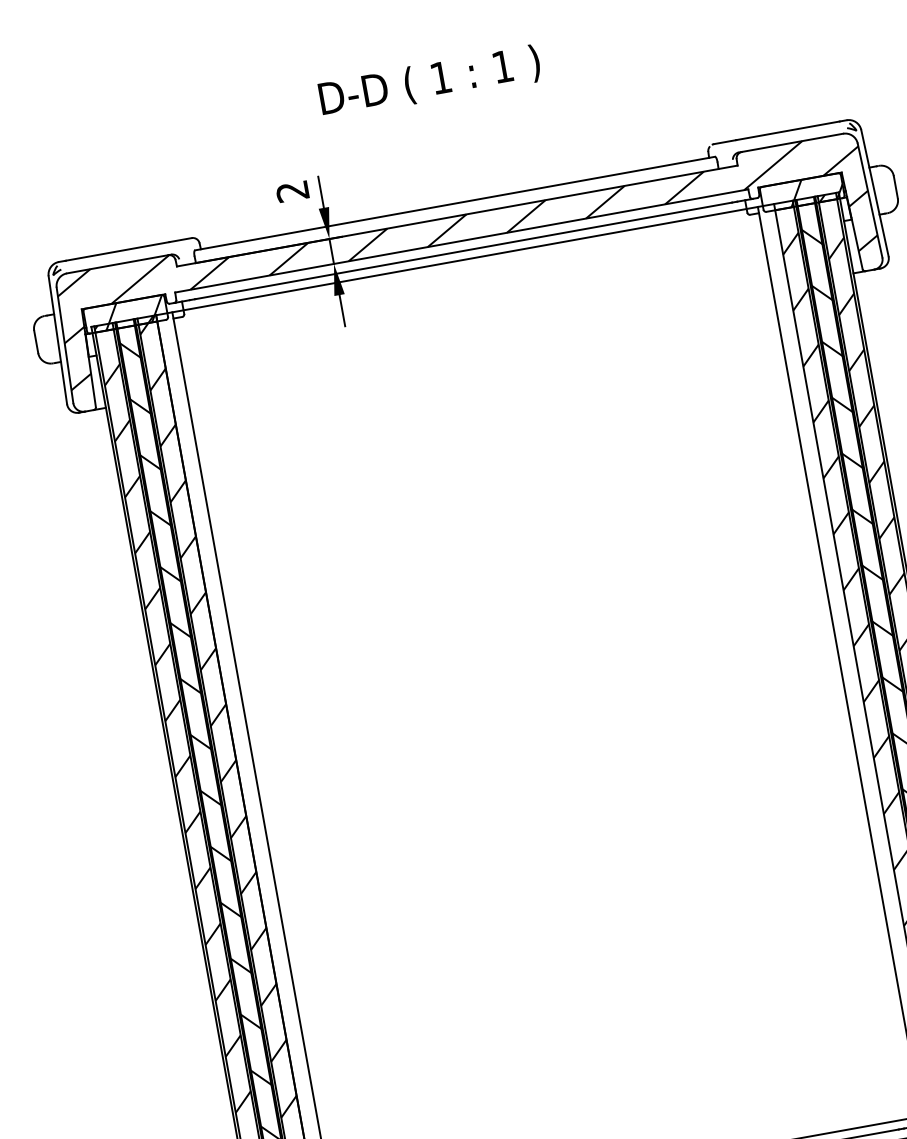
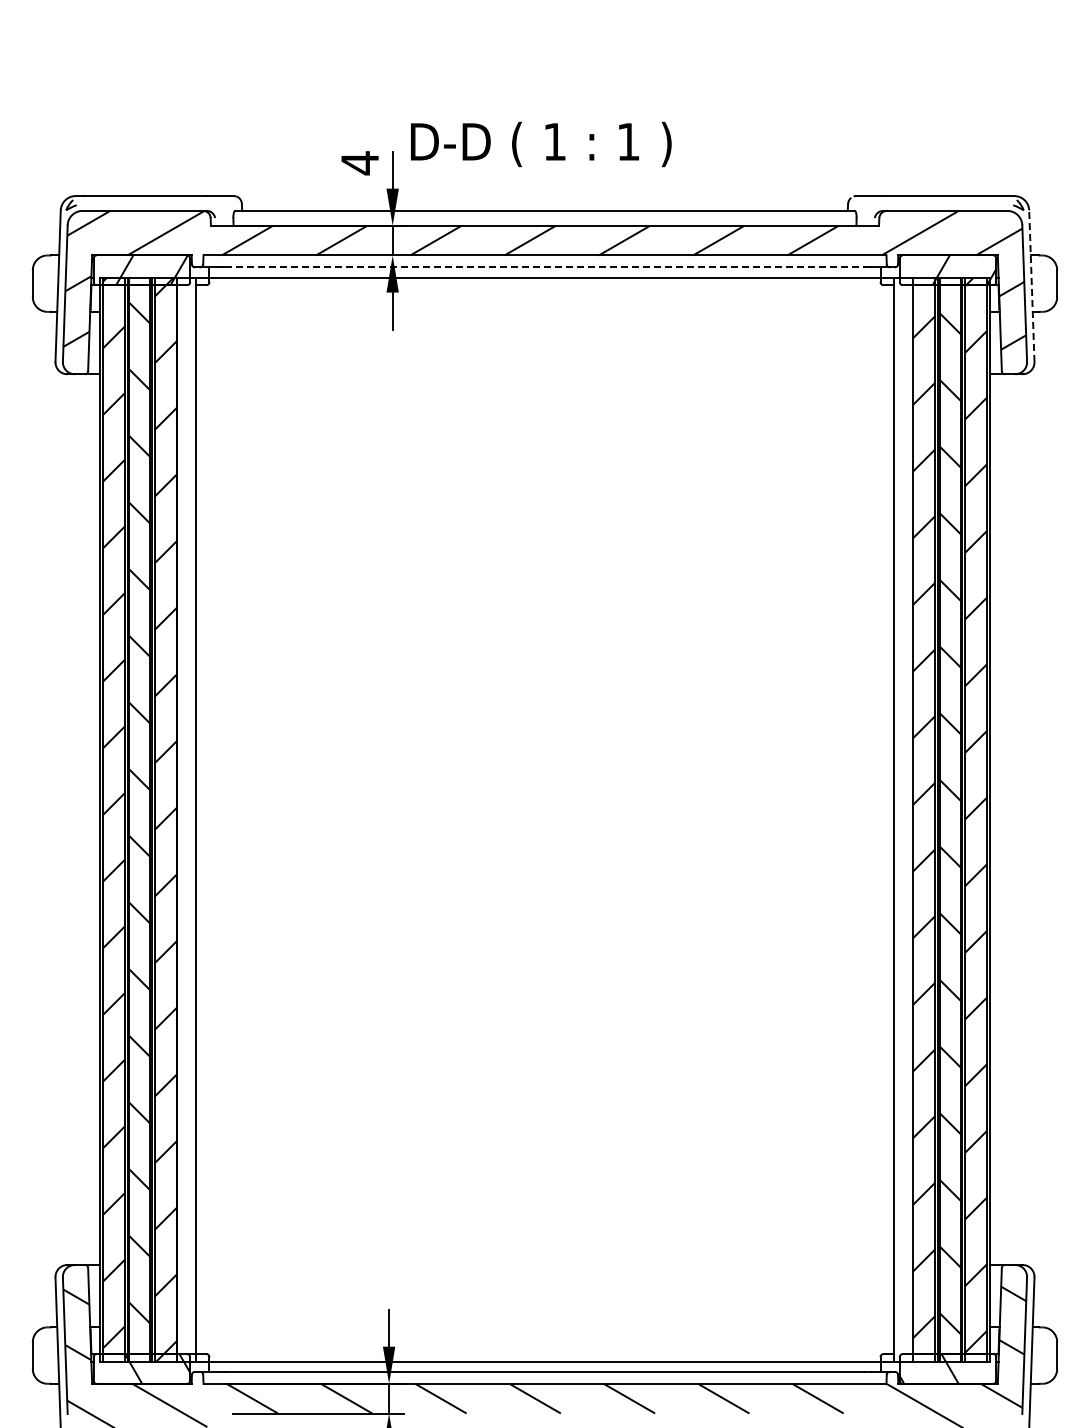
text: (430, 82) -> (541, 144), moved
text: (292, 191) -> (359, 163), 2 -> 4
line: (874, 193) -> (1031, 286), solid -> dashed
line: (464, 250) -> (545, 267), solid -> dashed

